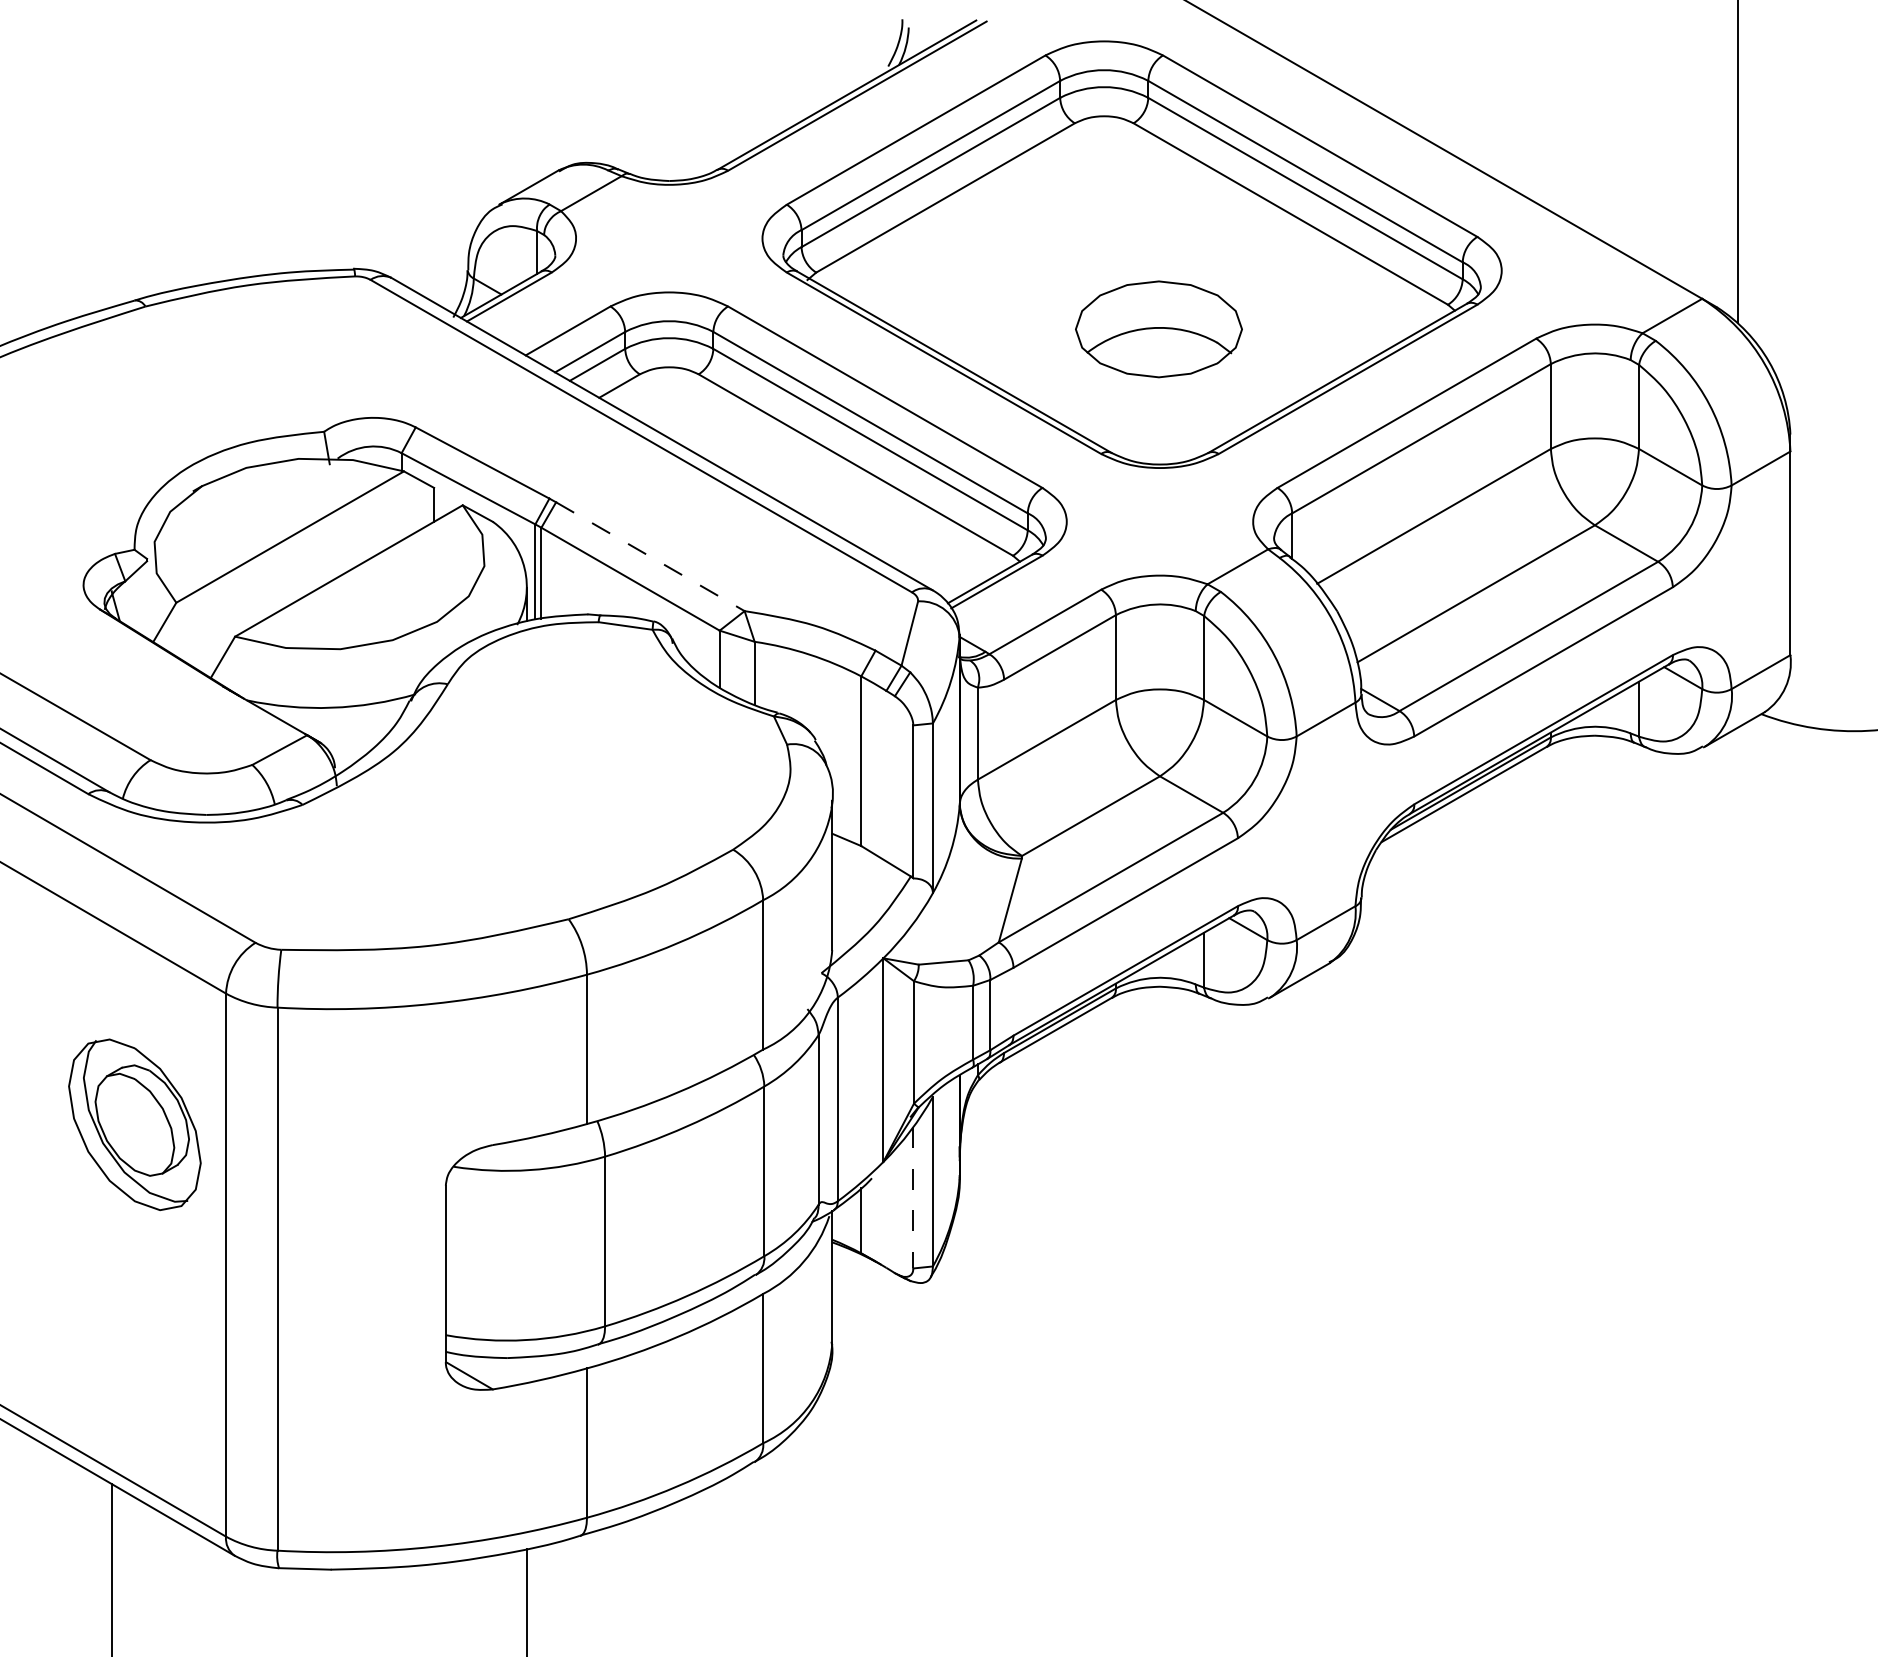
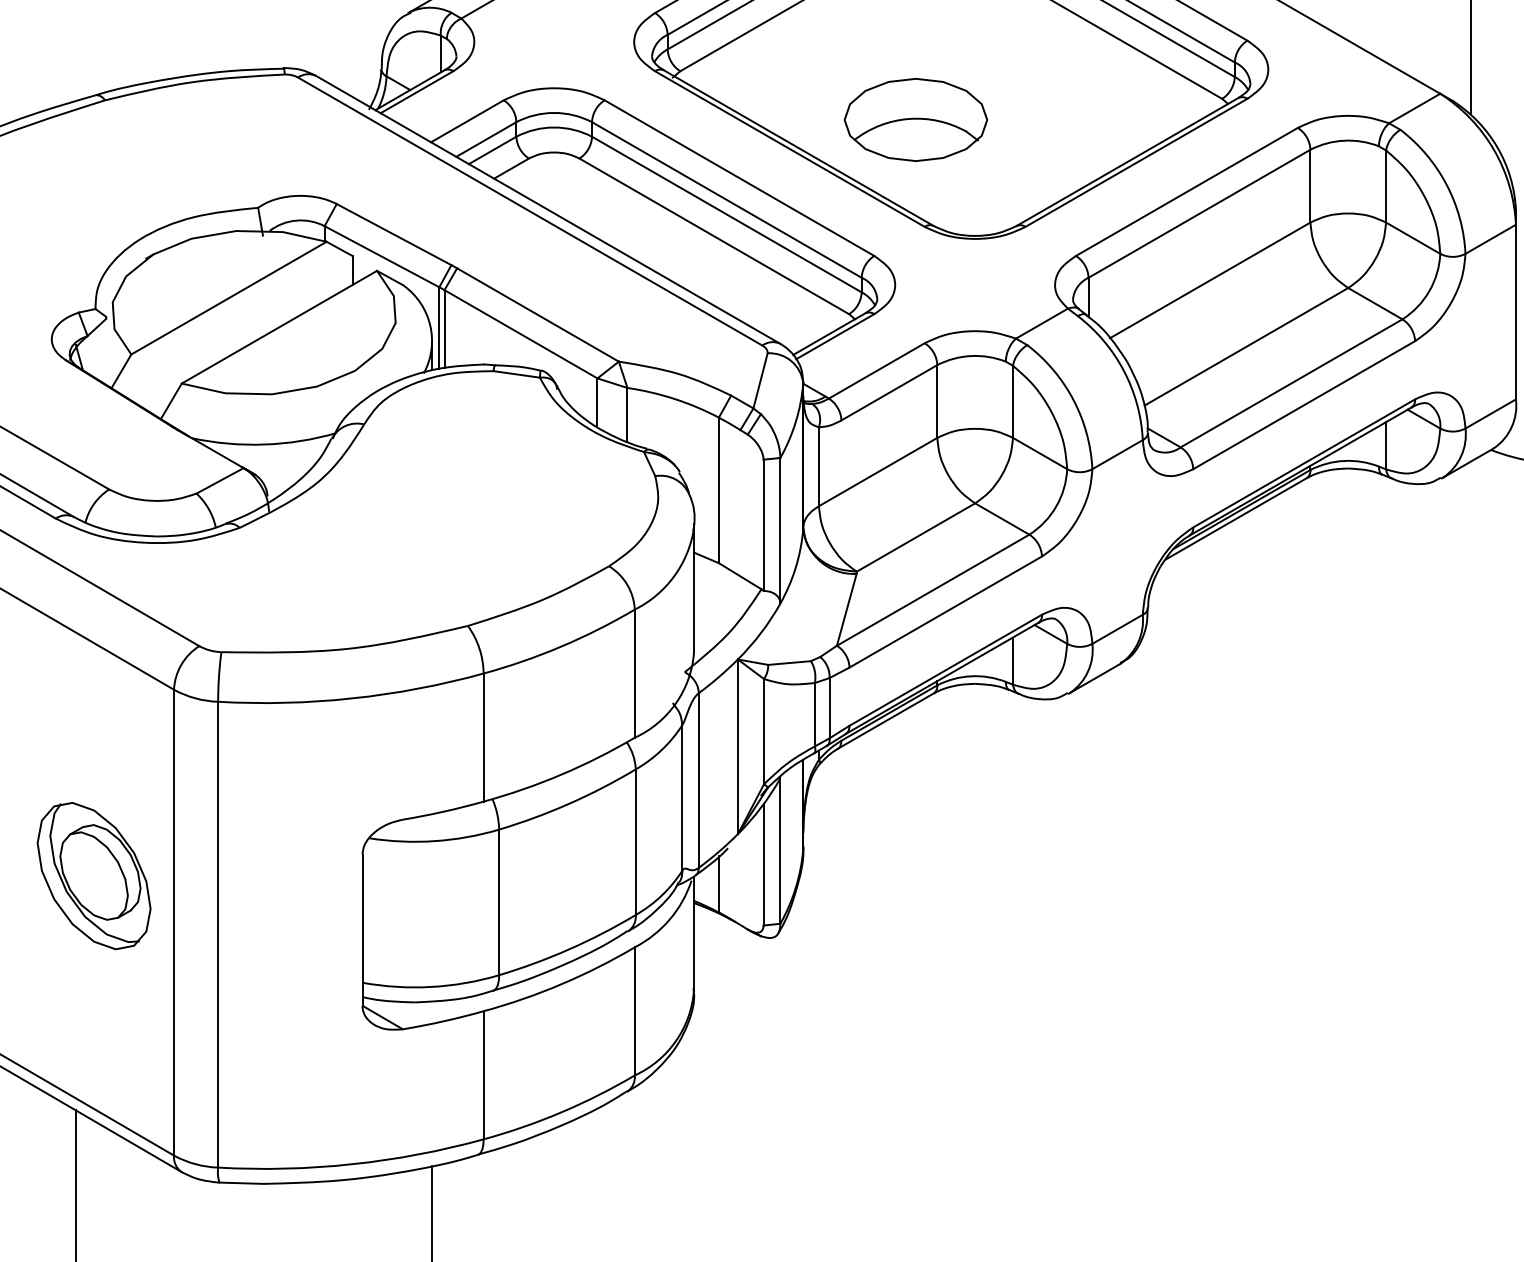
part: (1158, 329) -> (915, 120), moved
line: (650, 556) -> (538, 314), dashed -> solid
part: (134, 1124) -> (93, 875), moved
line: (913, 1197) -> (763, 864), dashed -> solid

